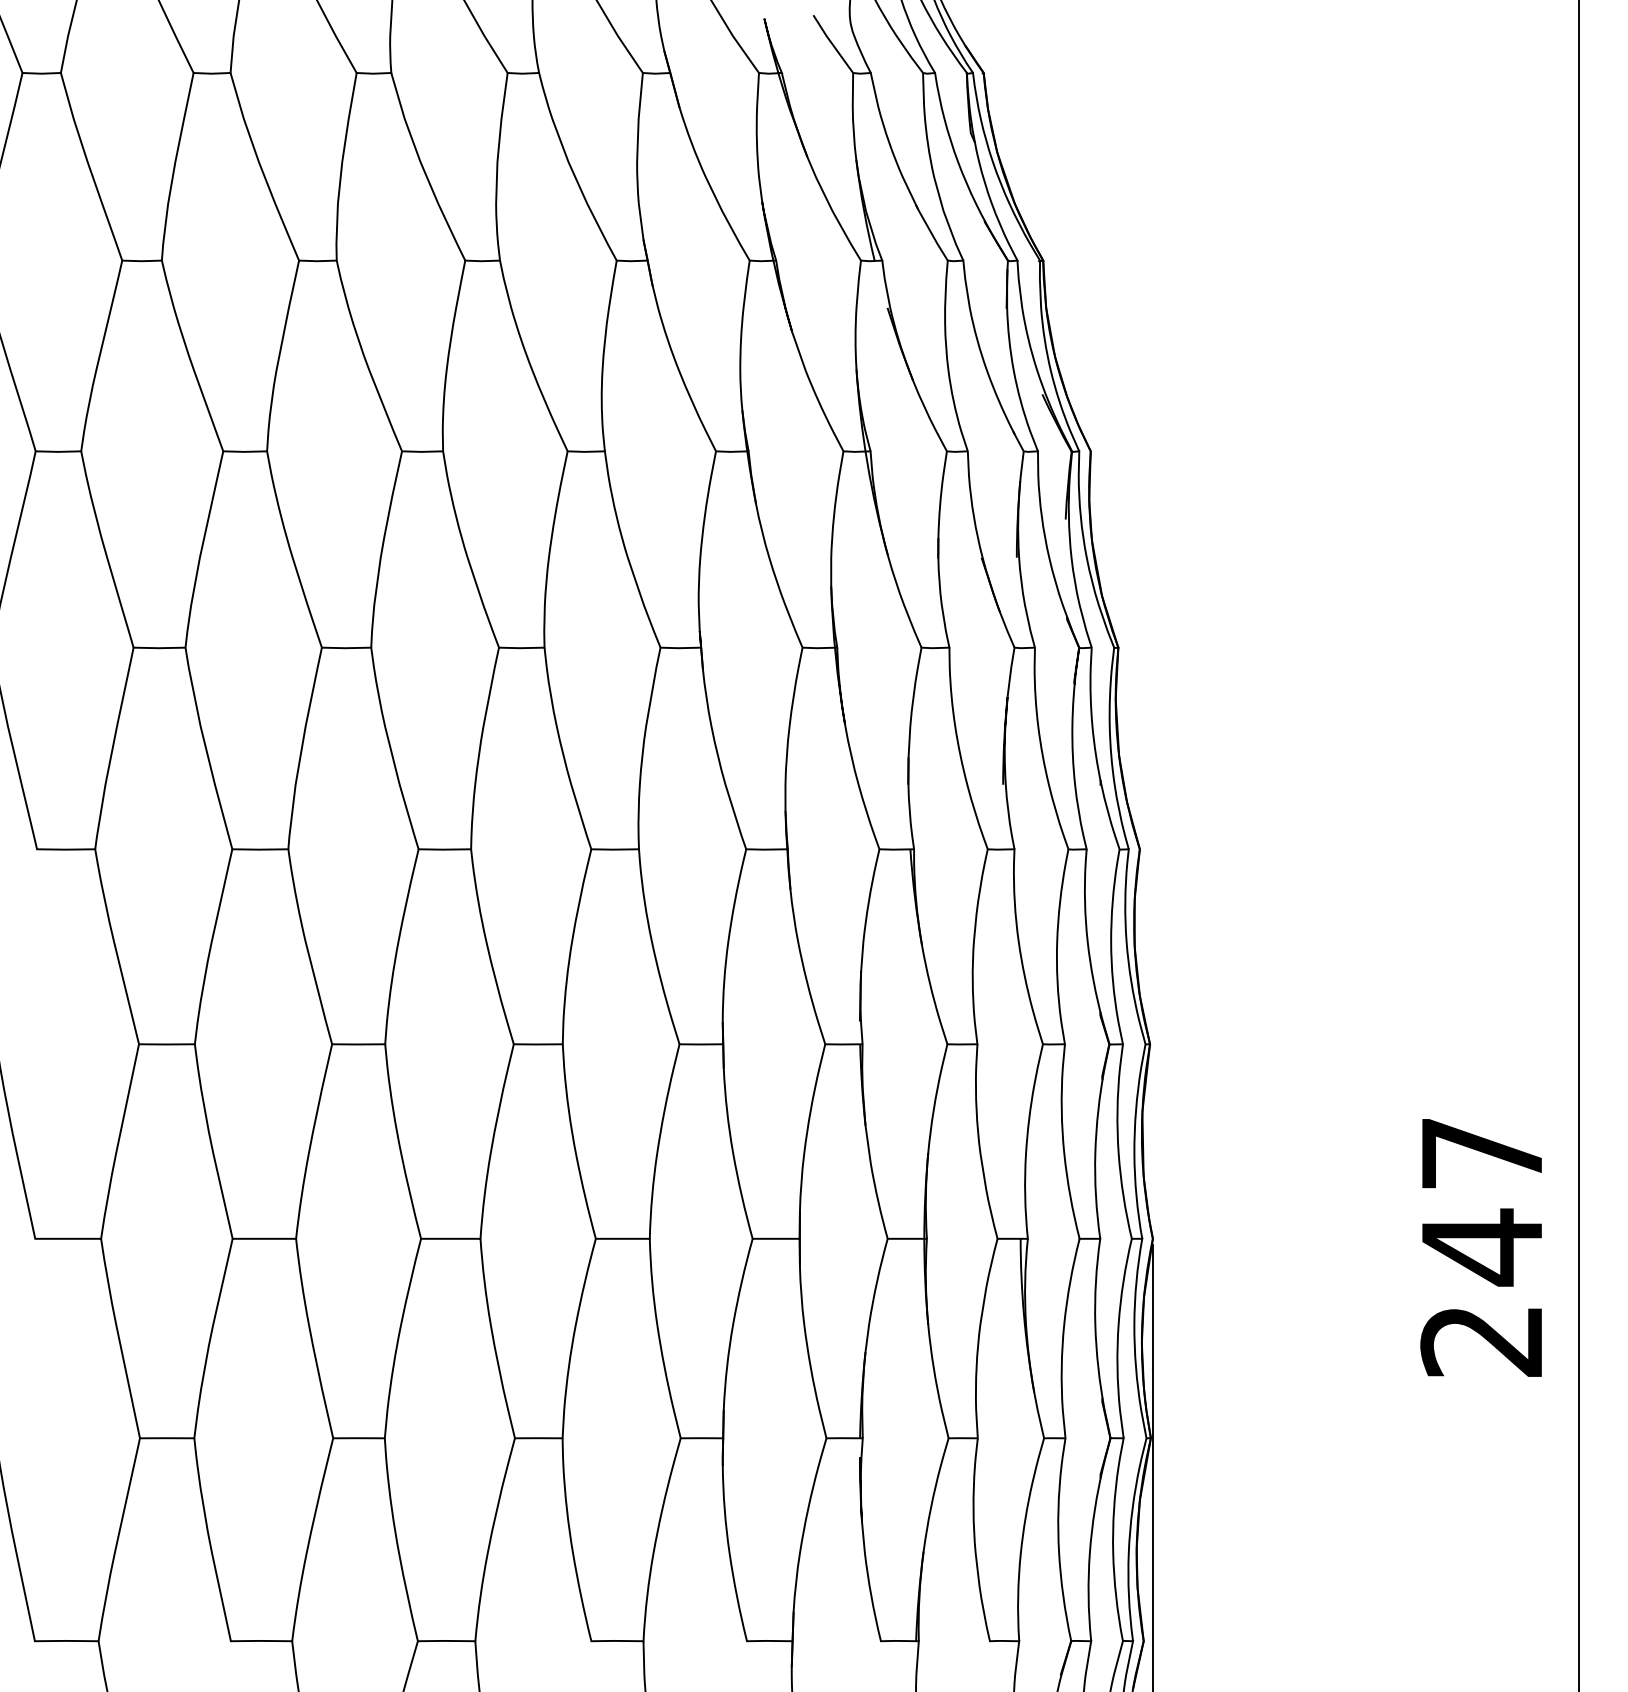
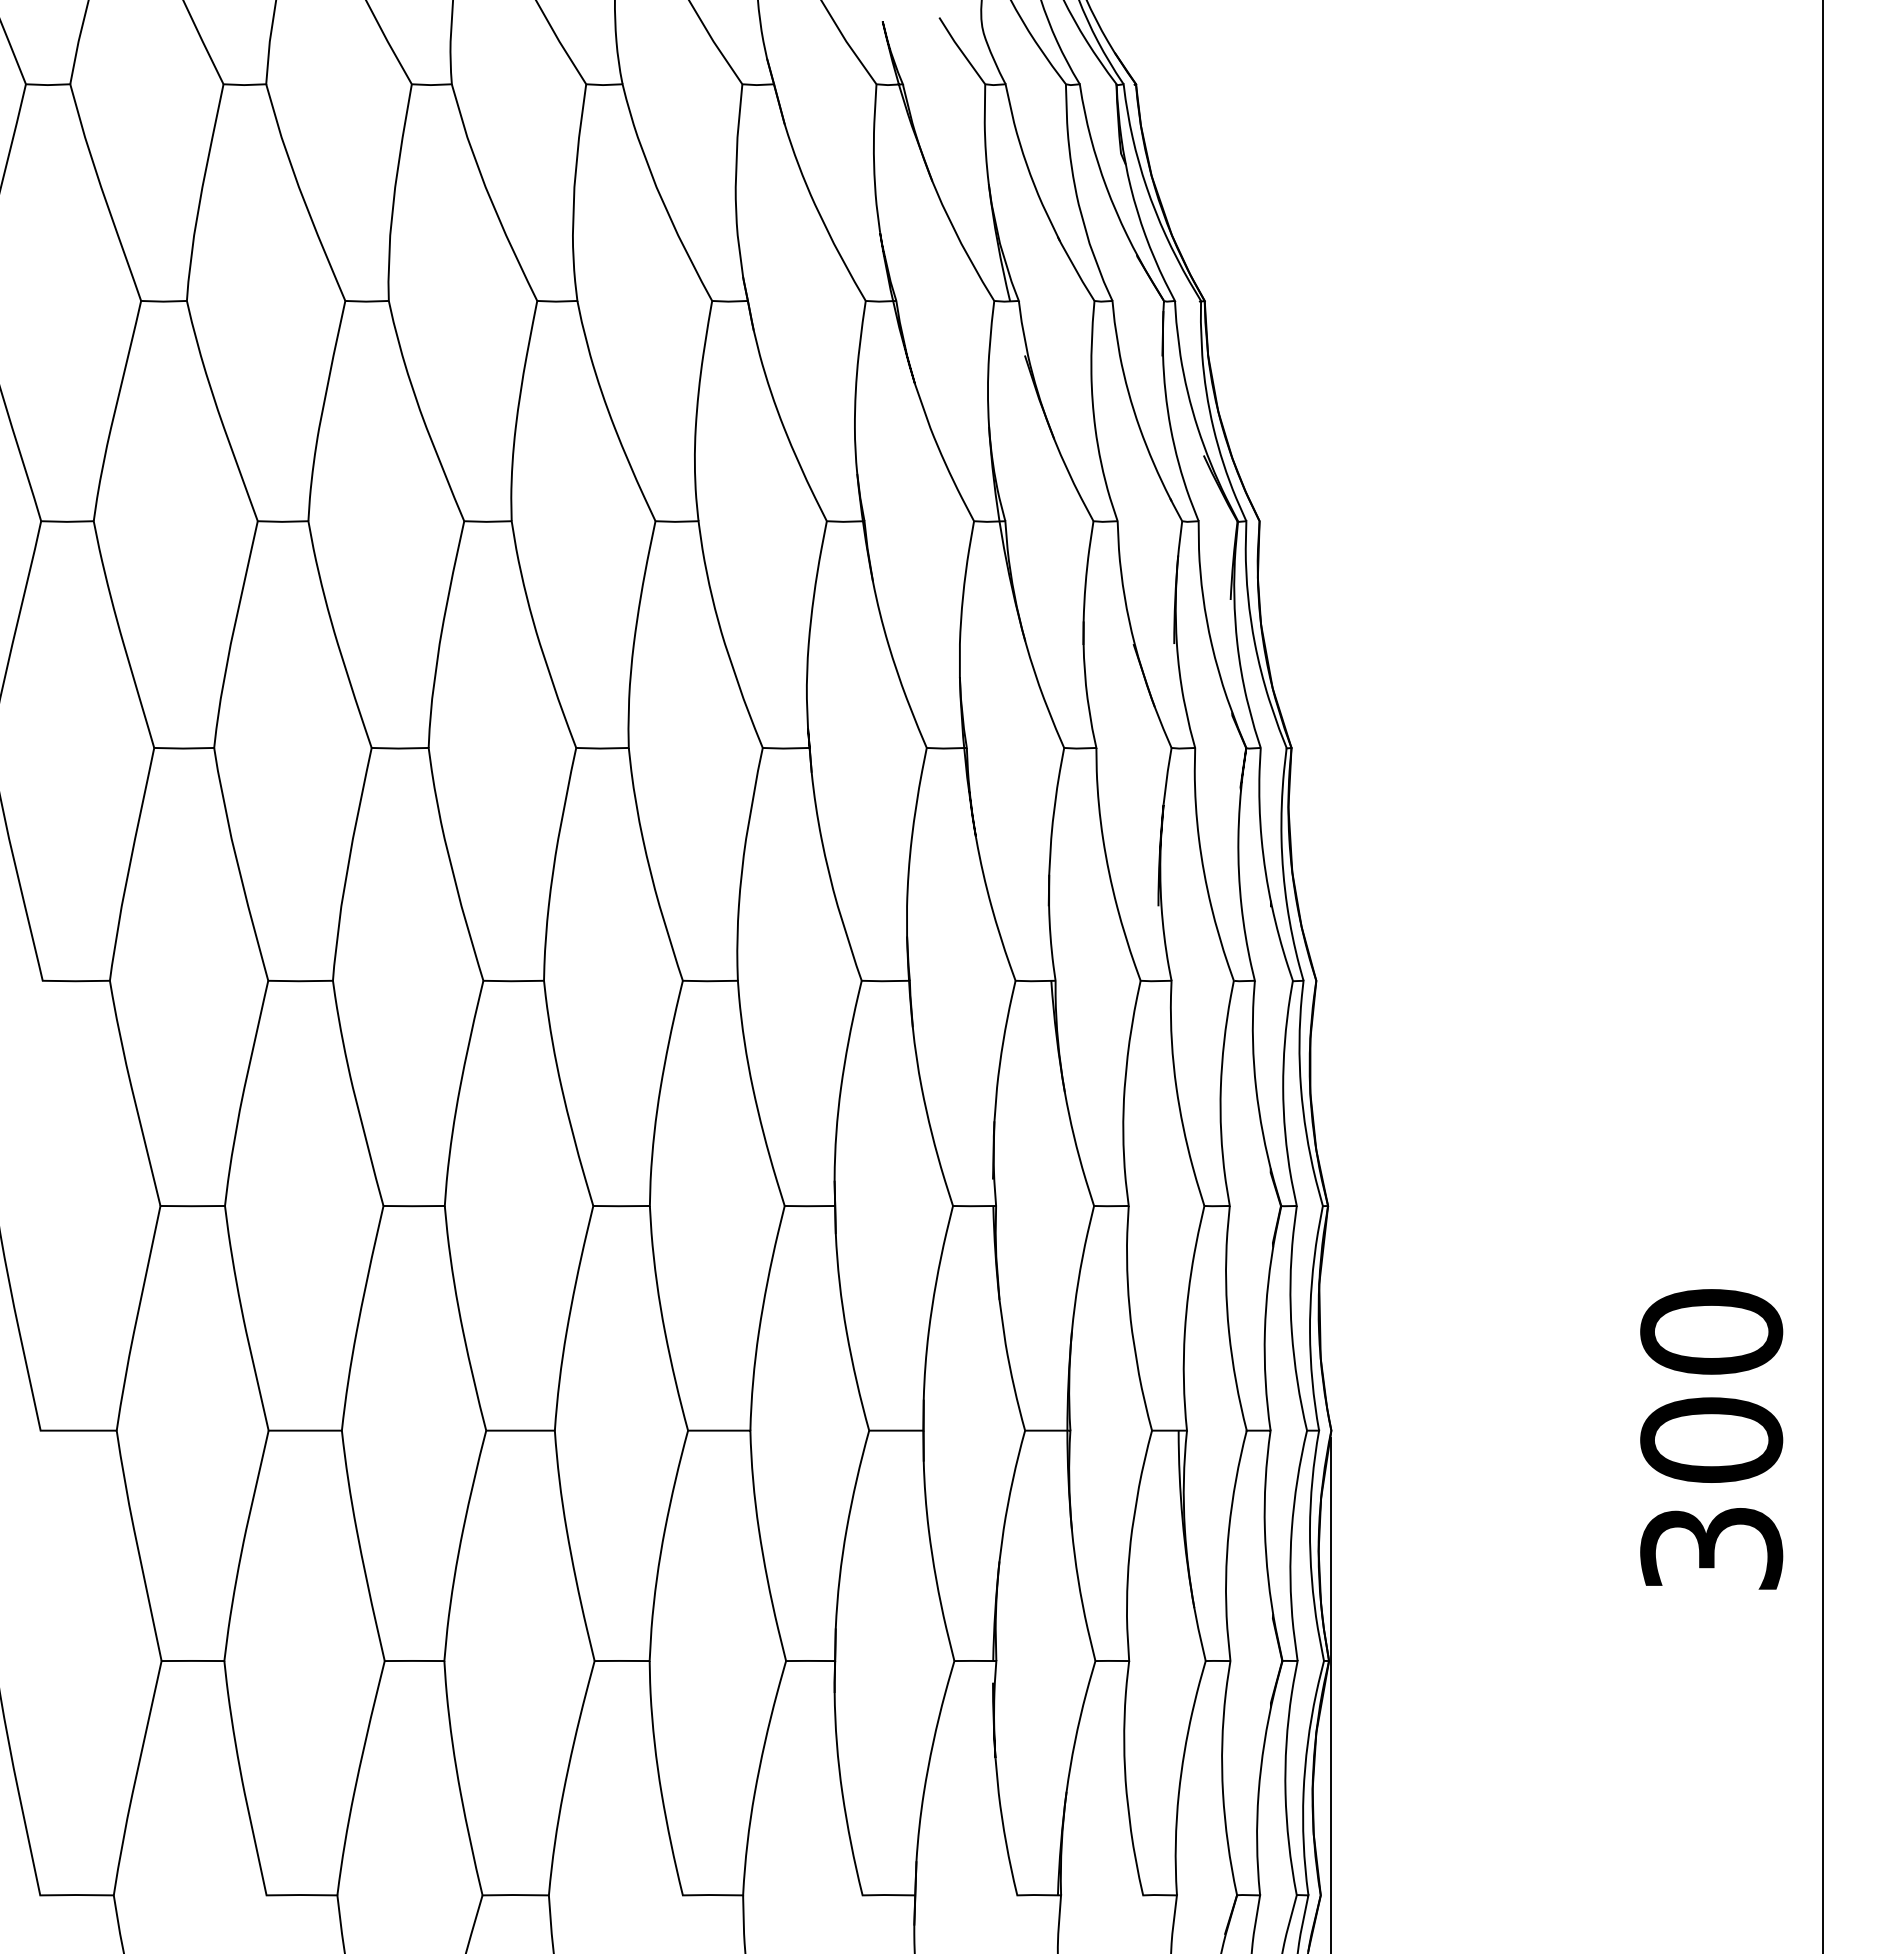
text: (1482, 1246) -> (1711, 1439), 247 -> 300

